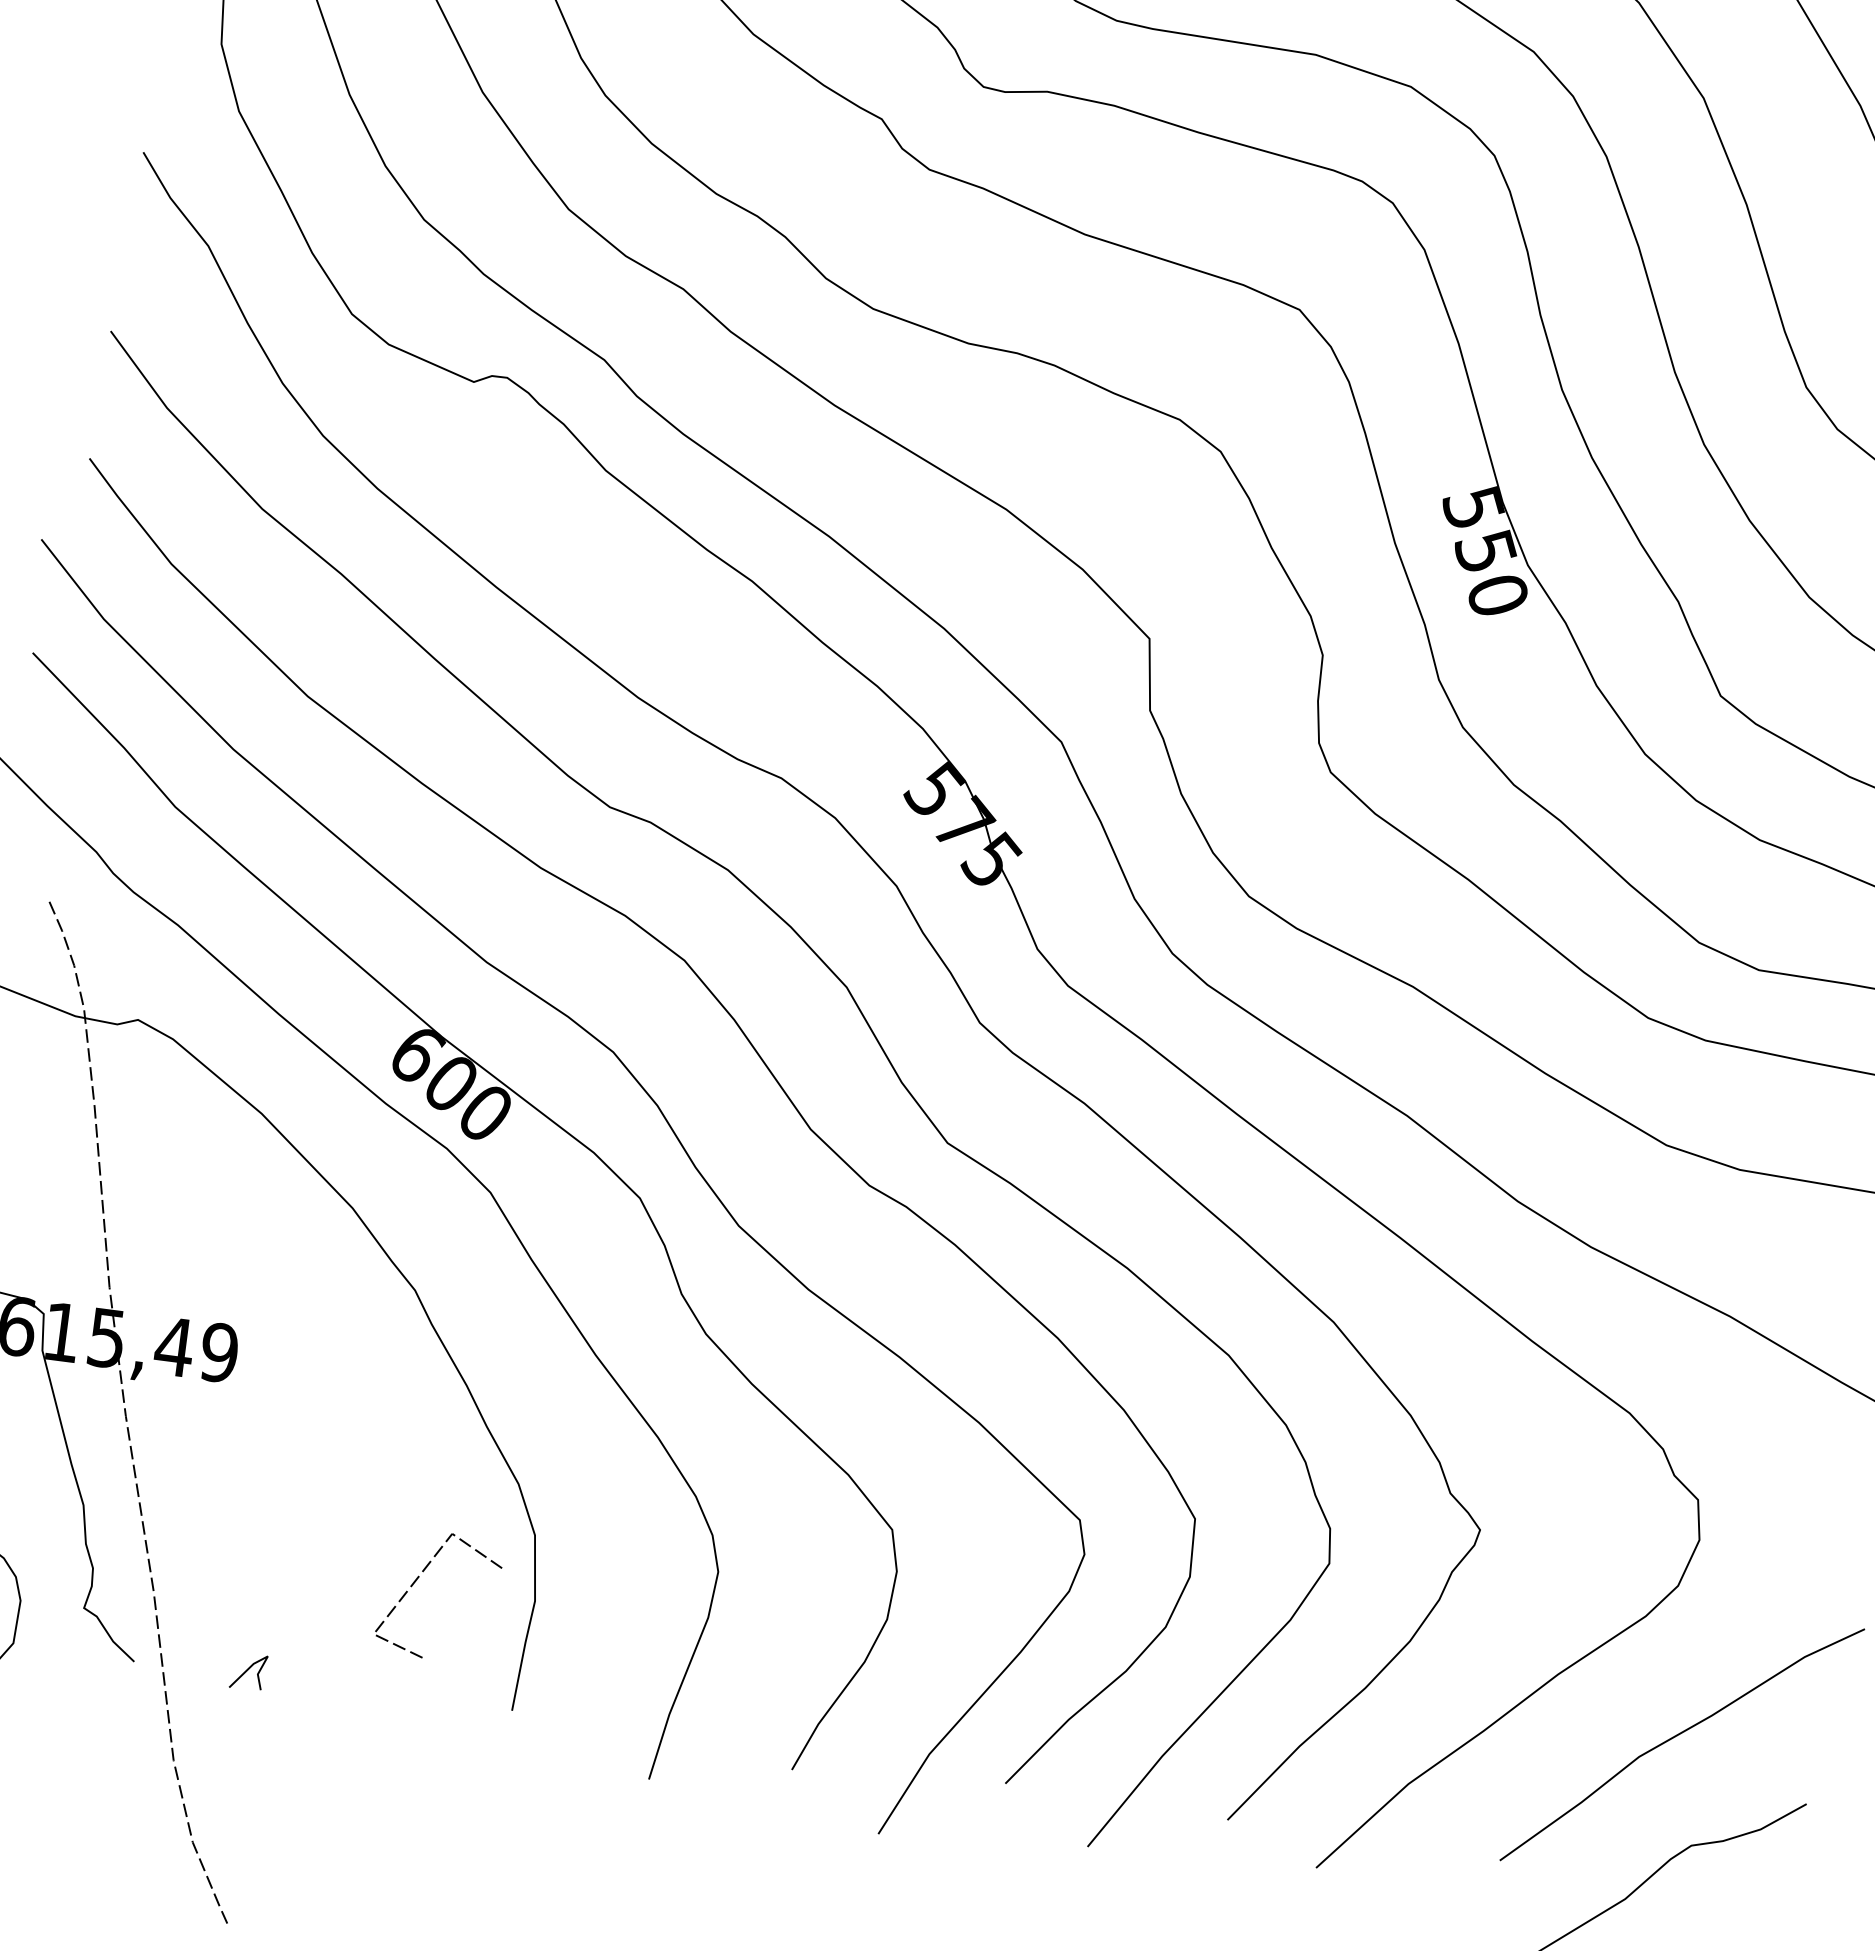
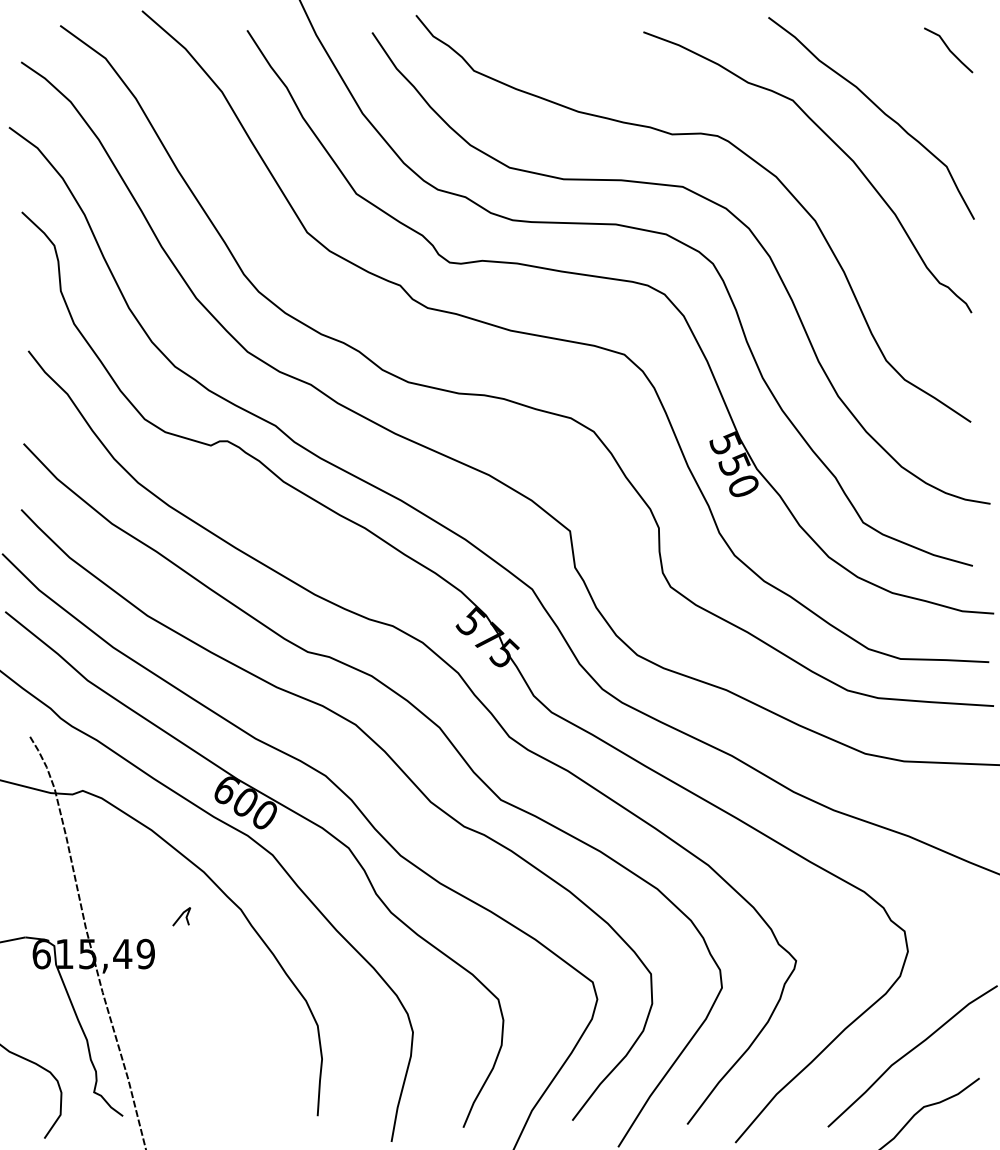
line: (418, 1580) -> (261, 1056), removed
line: (248, 1671) -> (181, 916), moved

